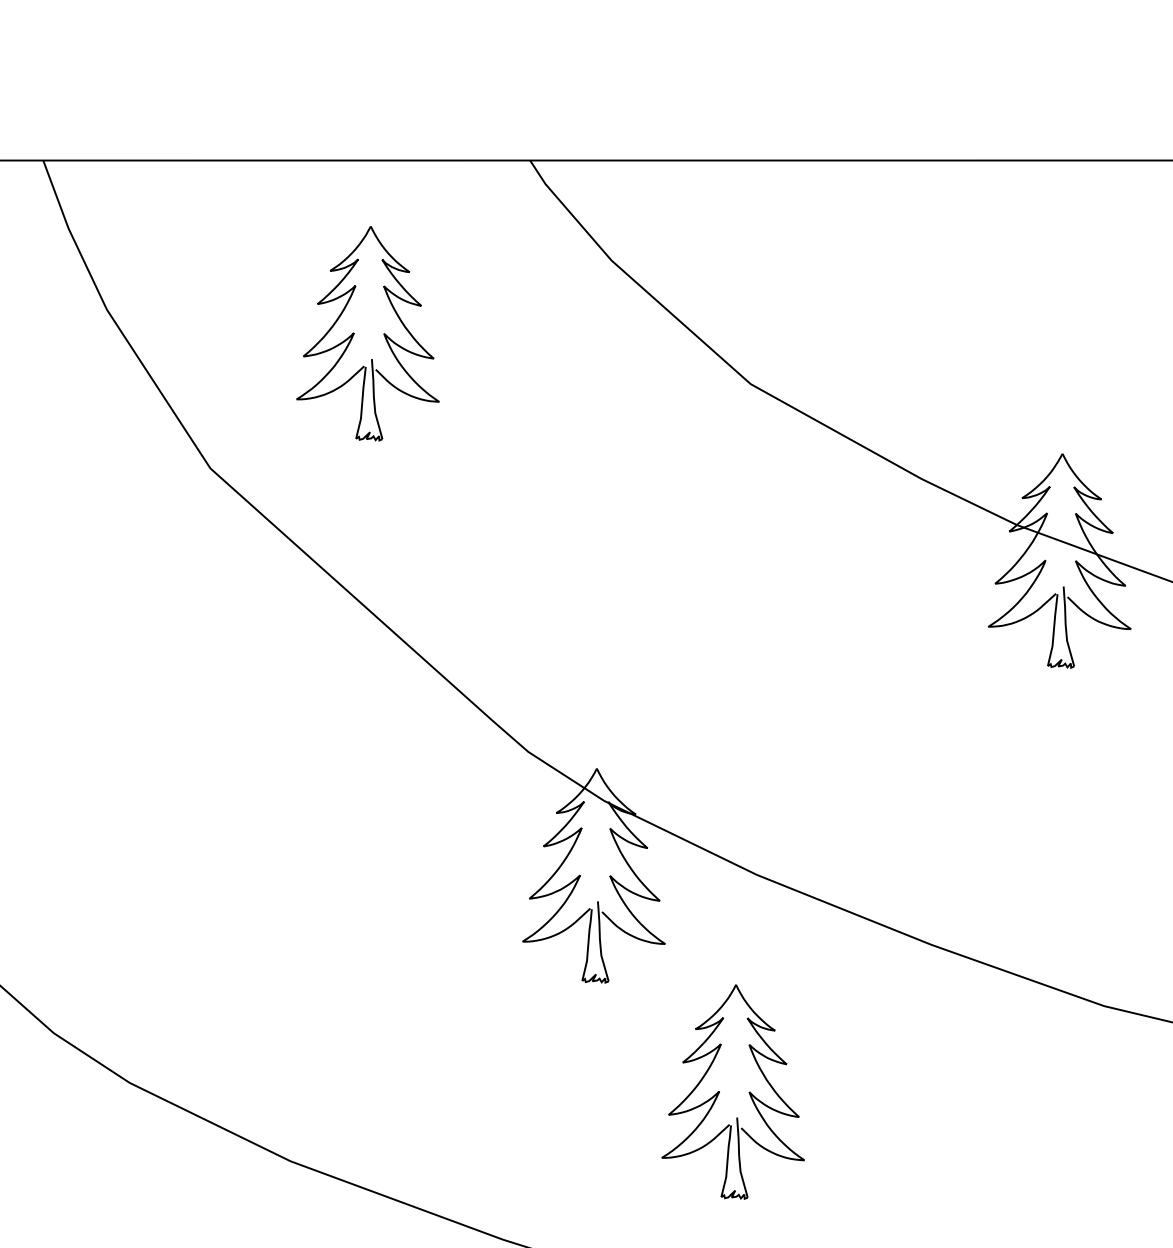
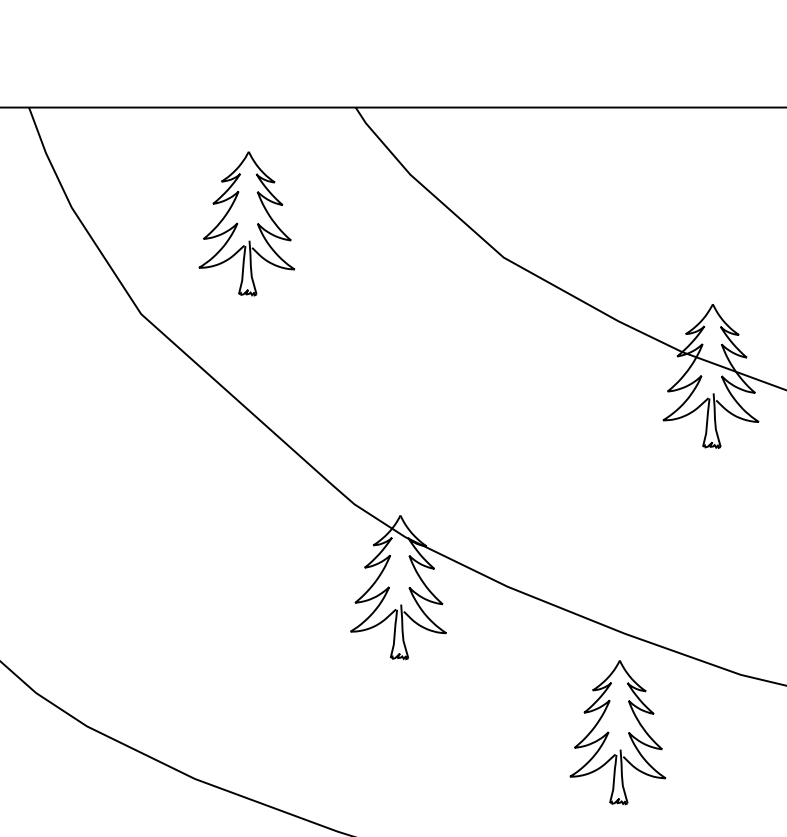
part: (732, 1092) -> (617, 732), moved

